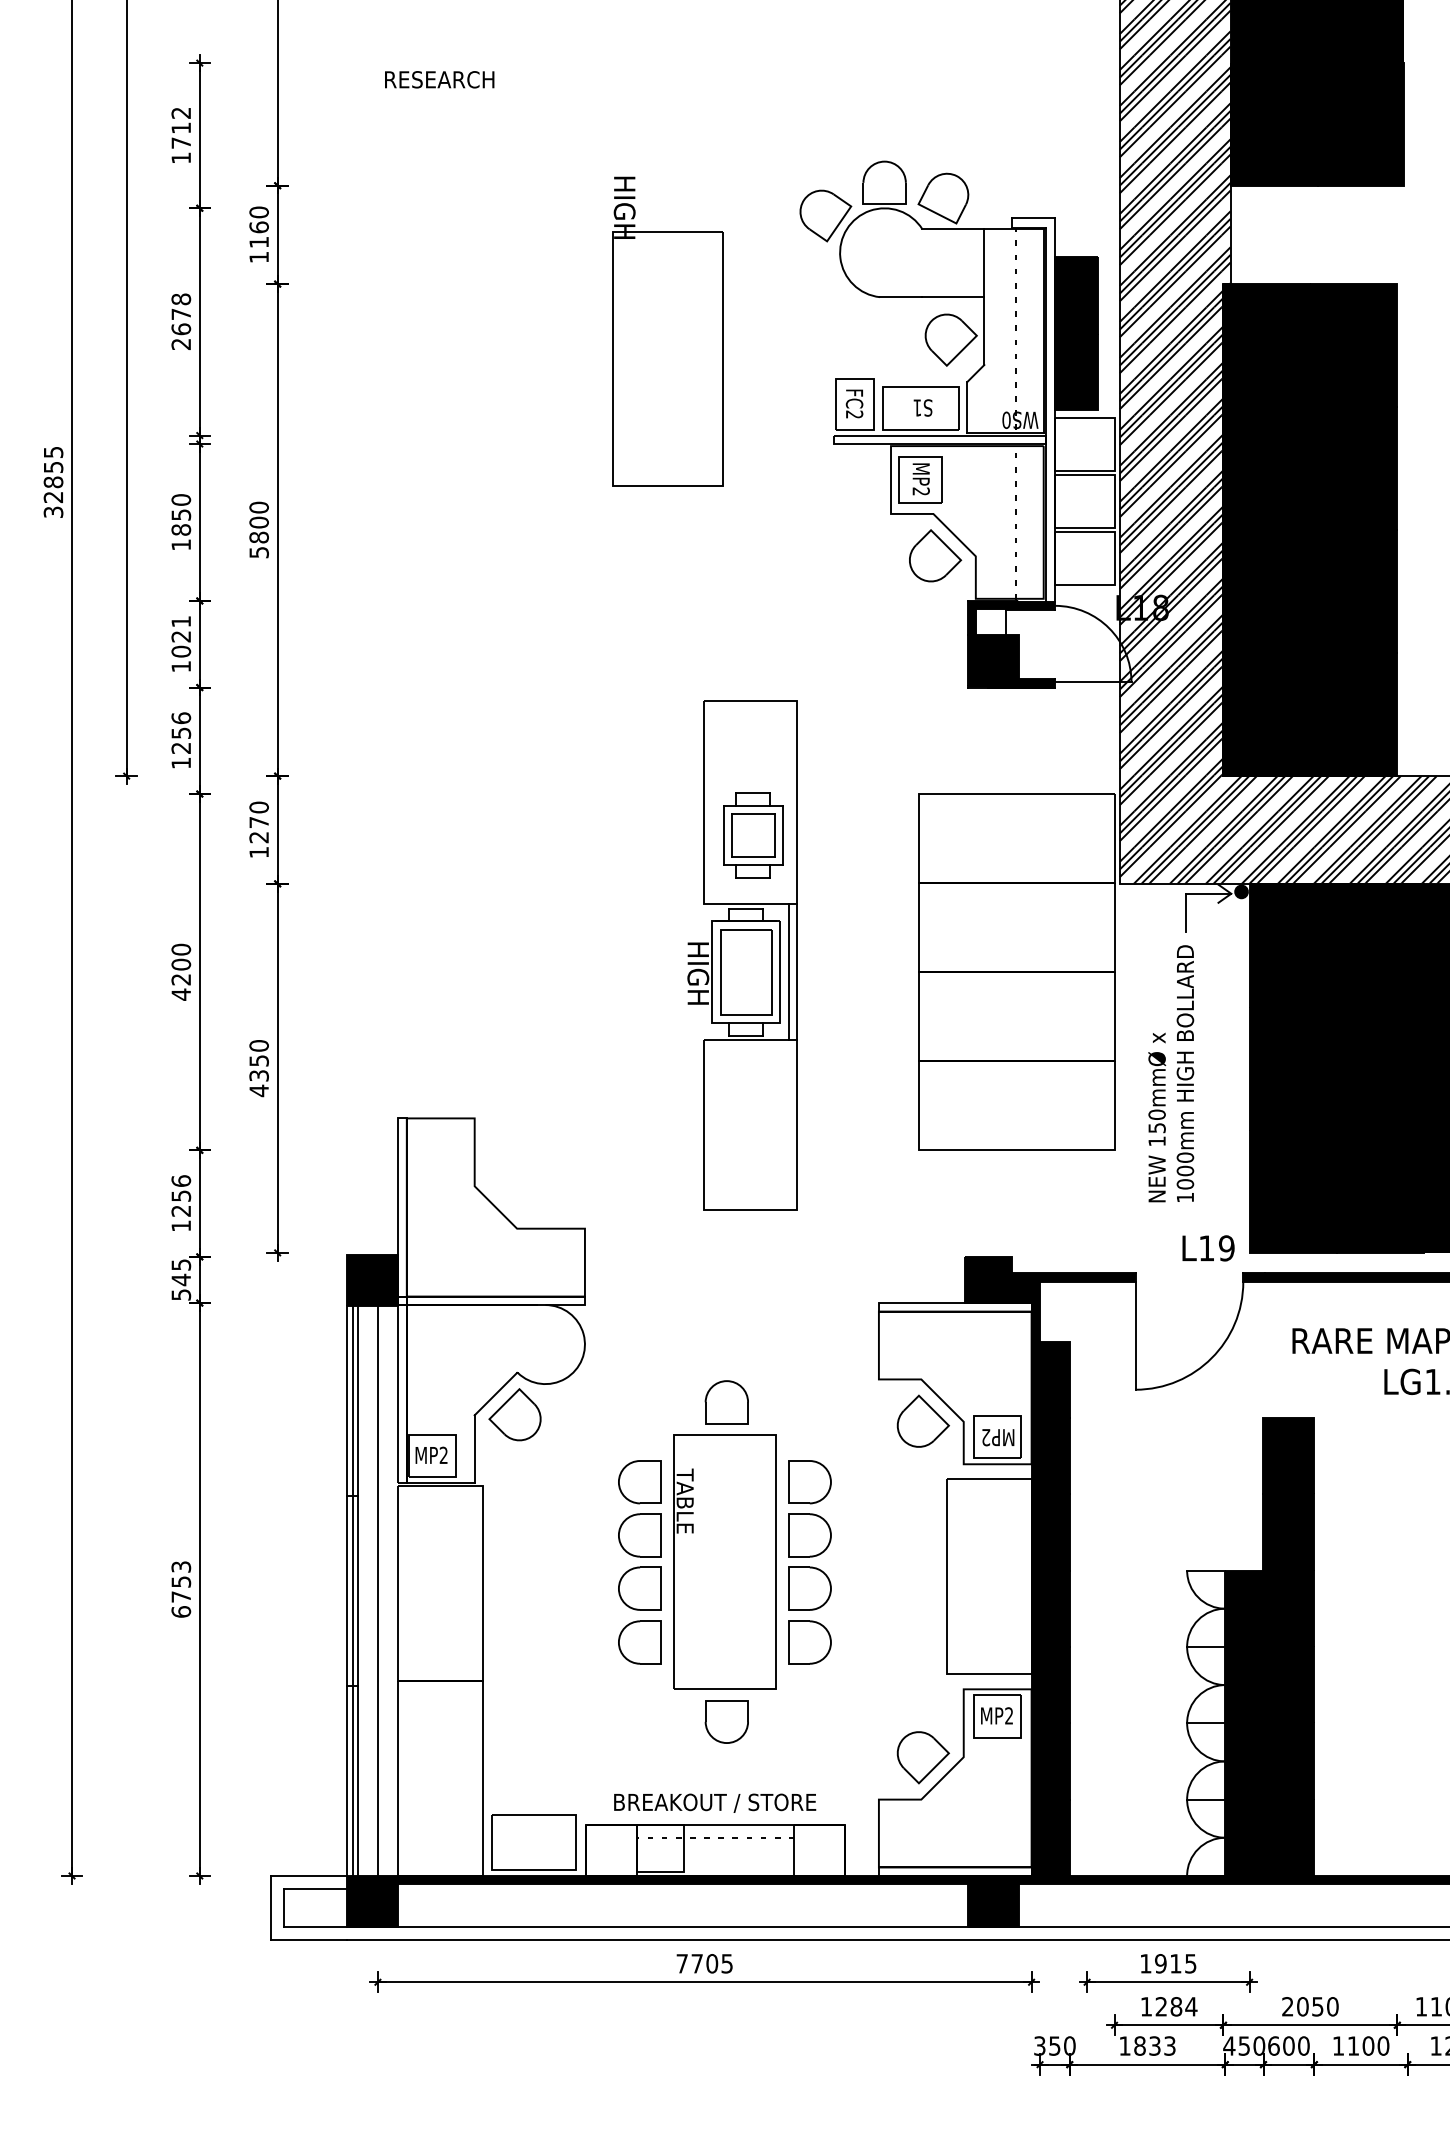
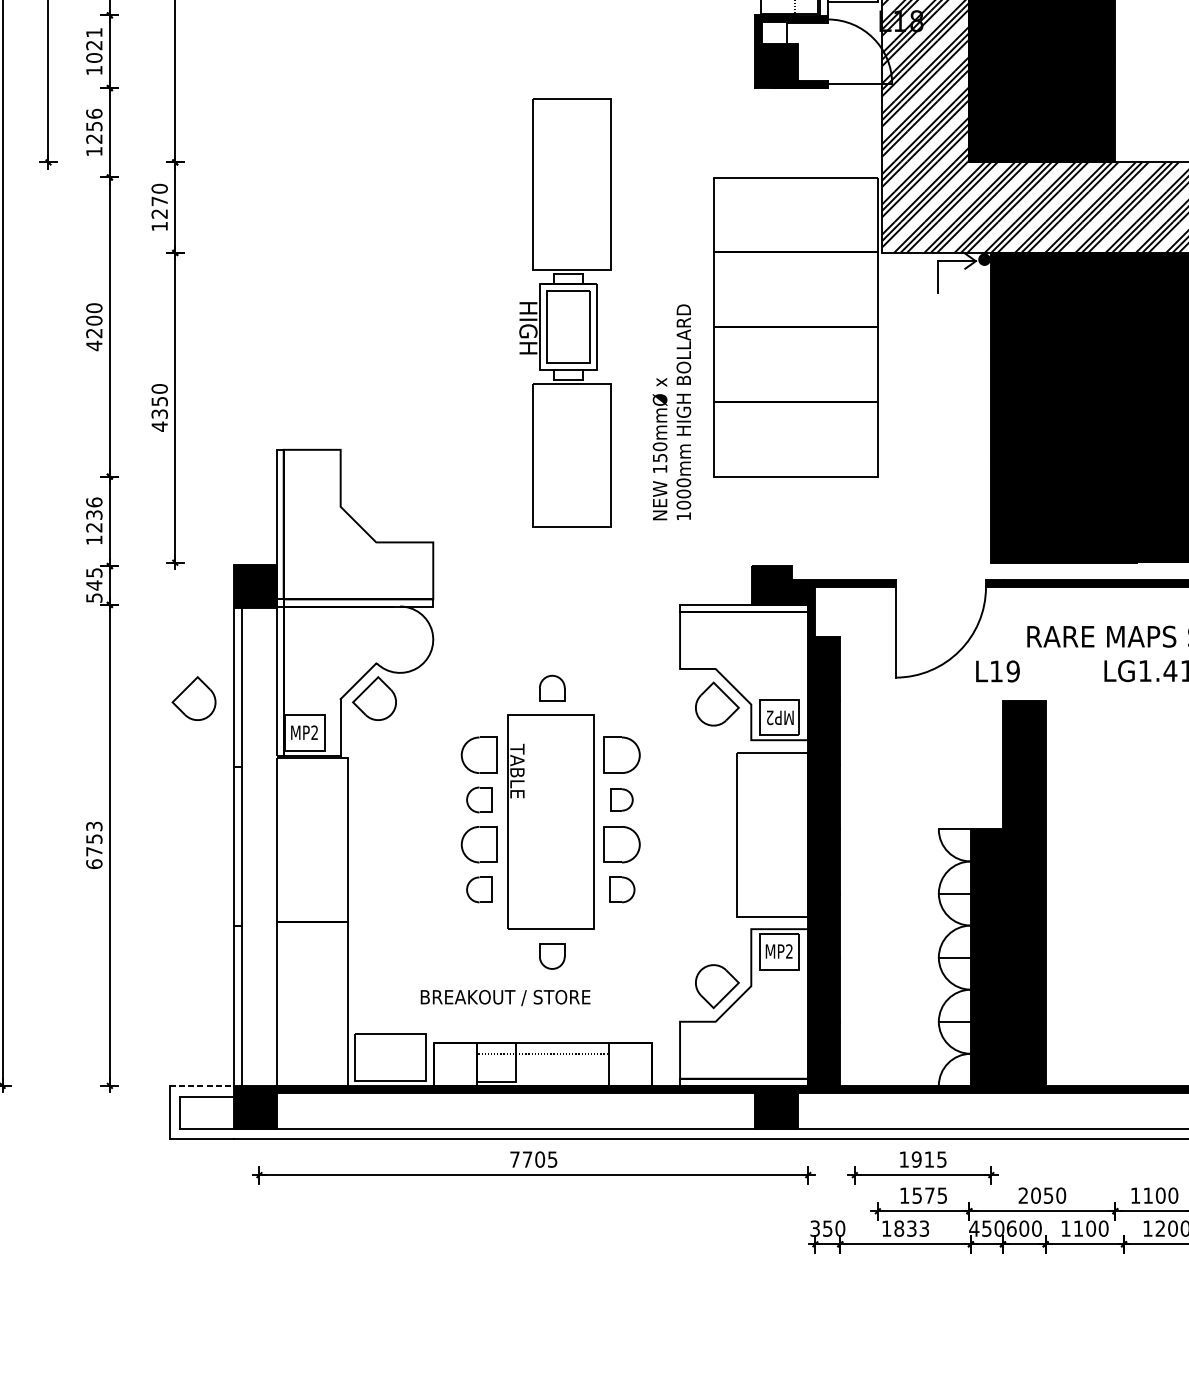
part: (753, 835) -> (574, 212), removed
line: (788, 972) -> (604, 327), removed
line: (797, 972) -> (611, 327), removed
text: (1171, 1073) -> (672, 412), moved
text: (180, 1195) -> (93, 514), 1256 -> 1236
text: (1208, 1248) -> (997, 671), moved
part: (726, 1402) -> (552, 688), size x0.7
part: (299, 1414) -> (193, 698), added
part: (639, 1535) -> (479, 800), size x0.7
part: (809, 1535) -> (621, 800), size x0.6
line: (352, 1590) -> (238, 846), removed
line: (377, 1590) -> (259, 846), removed
part: (639, 1642) -> (479, 889), size x0.7
part: (809, 1642) -> (621, 889), size x0.7
part: (726, 1721) -> (552, 956), size x0.7
text: (715, 1802) -> (505, 997), moved
line: (309, 1875) -> (201, 1085), solid -> dashed
text: (1176, 2006) -> (929, 1195), 1284 -> 1575

